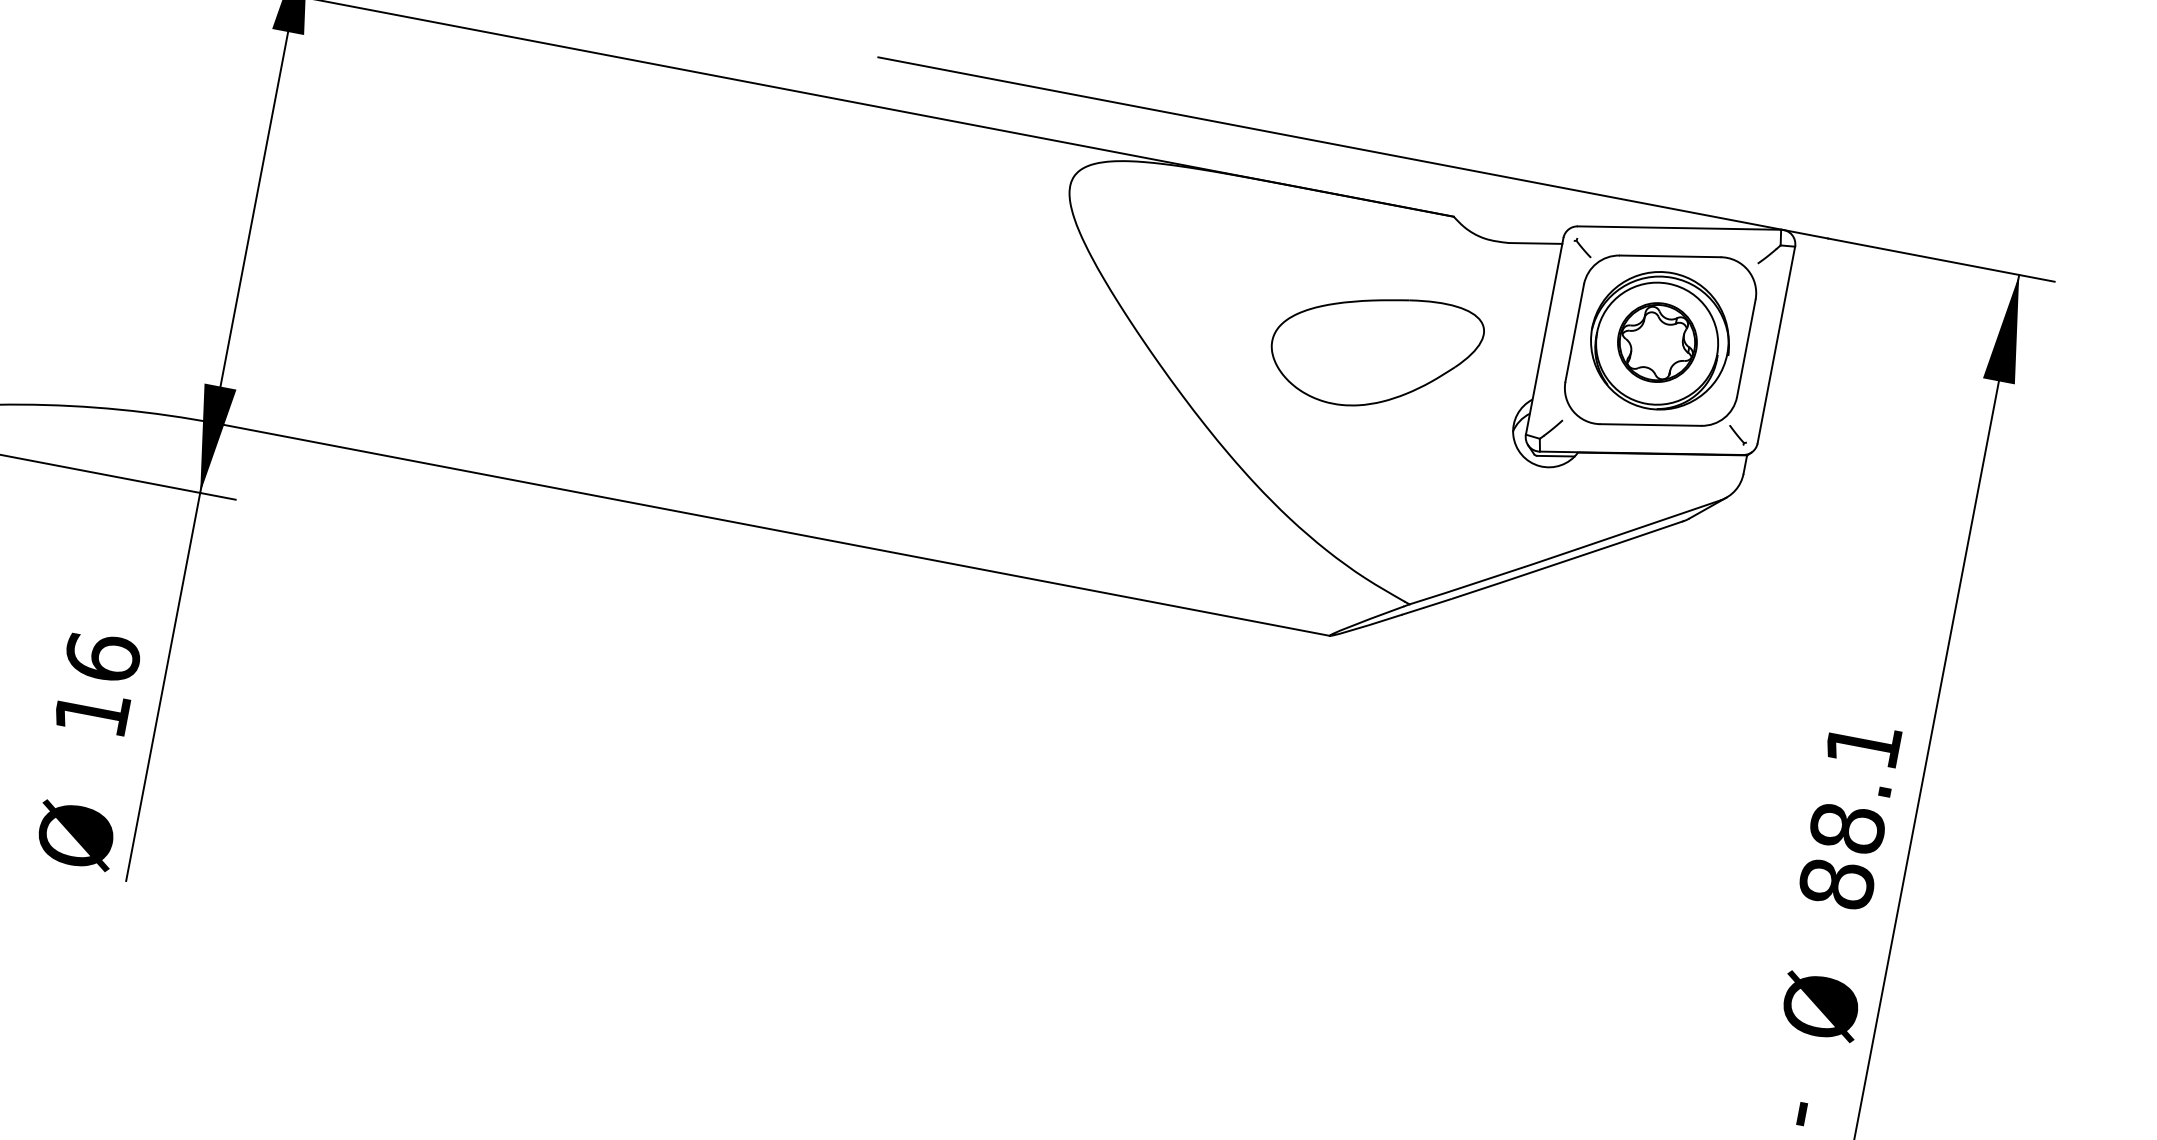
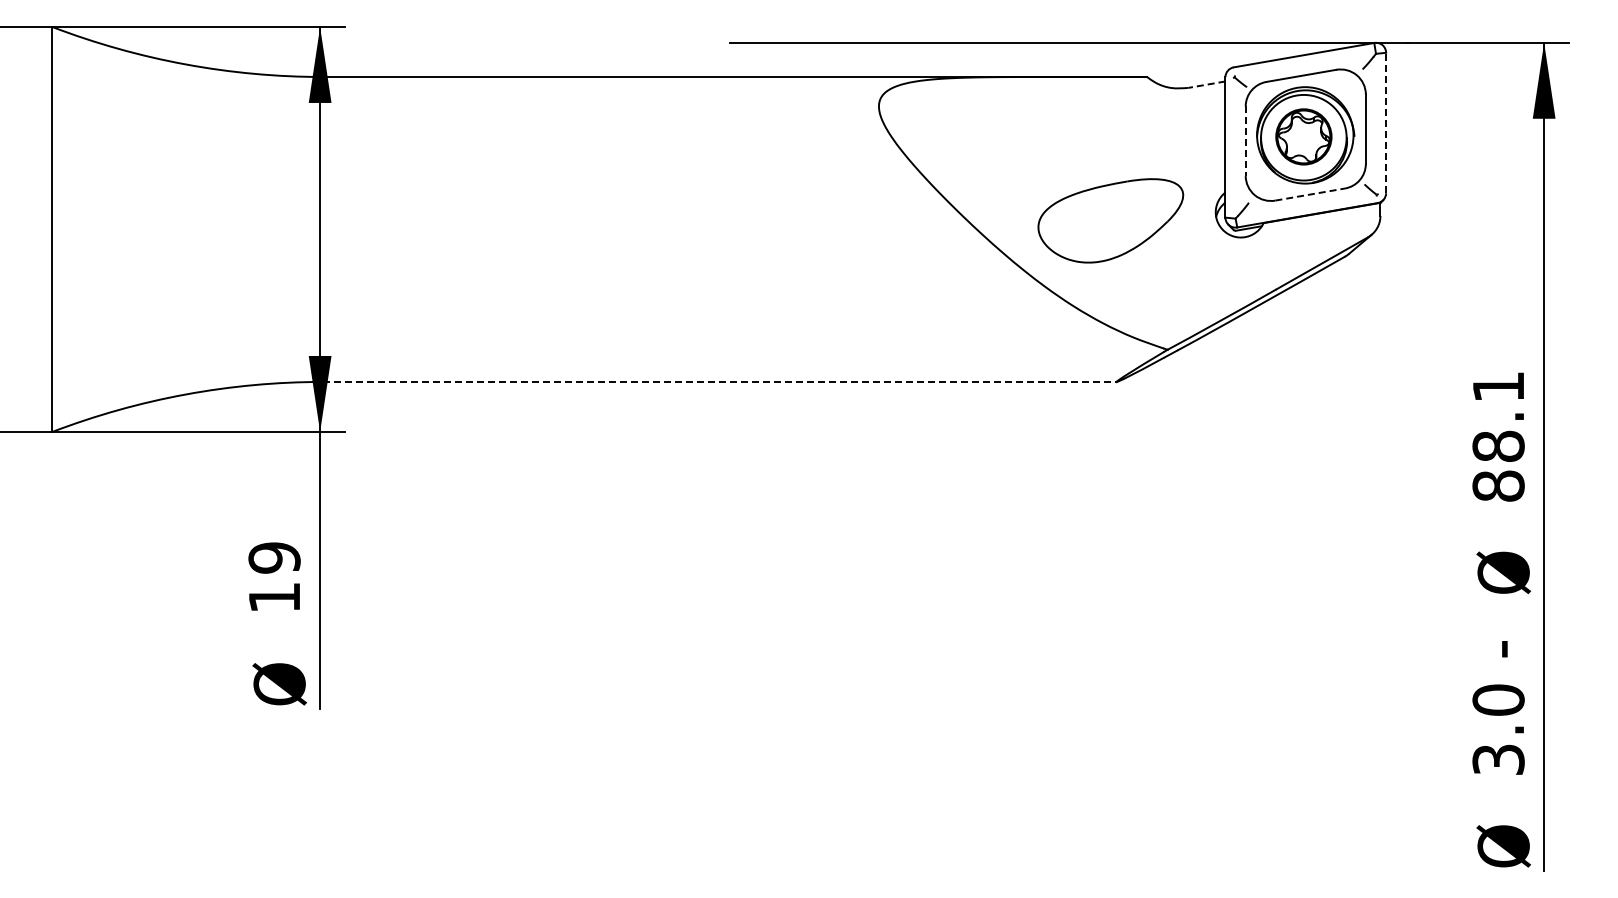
line: (1534, 243) -> (1206, 84), solid -> dashed
line: (1574, 333) -> (1245, 141), solid -> dashed
line: (1777, 344) -> (1386, 122), solid -> dashed
part: (1375, 350) -> (1110, 220), moved
line: (1651, 425) -> (1310, 194), solid -> dashed
line: (774, 529) -> (720, 381), solid -> dashed
text: (102, 656) -> (274, 557), 16 -> 19

